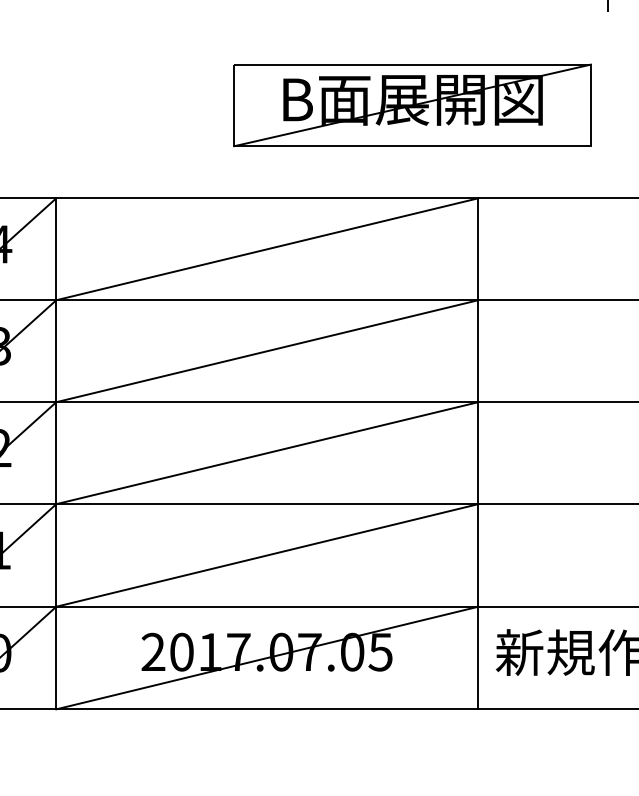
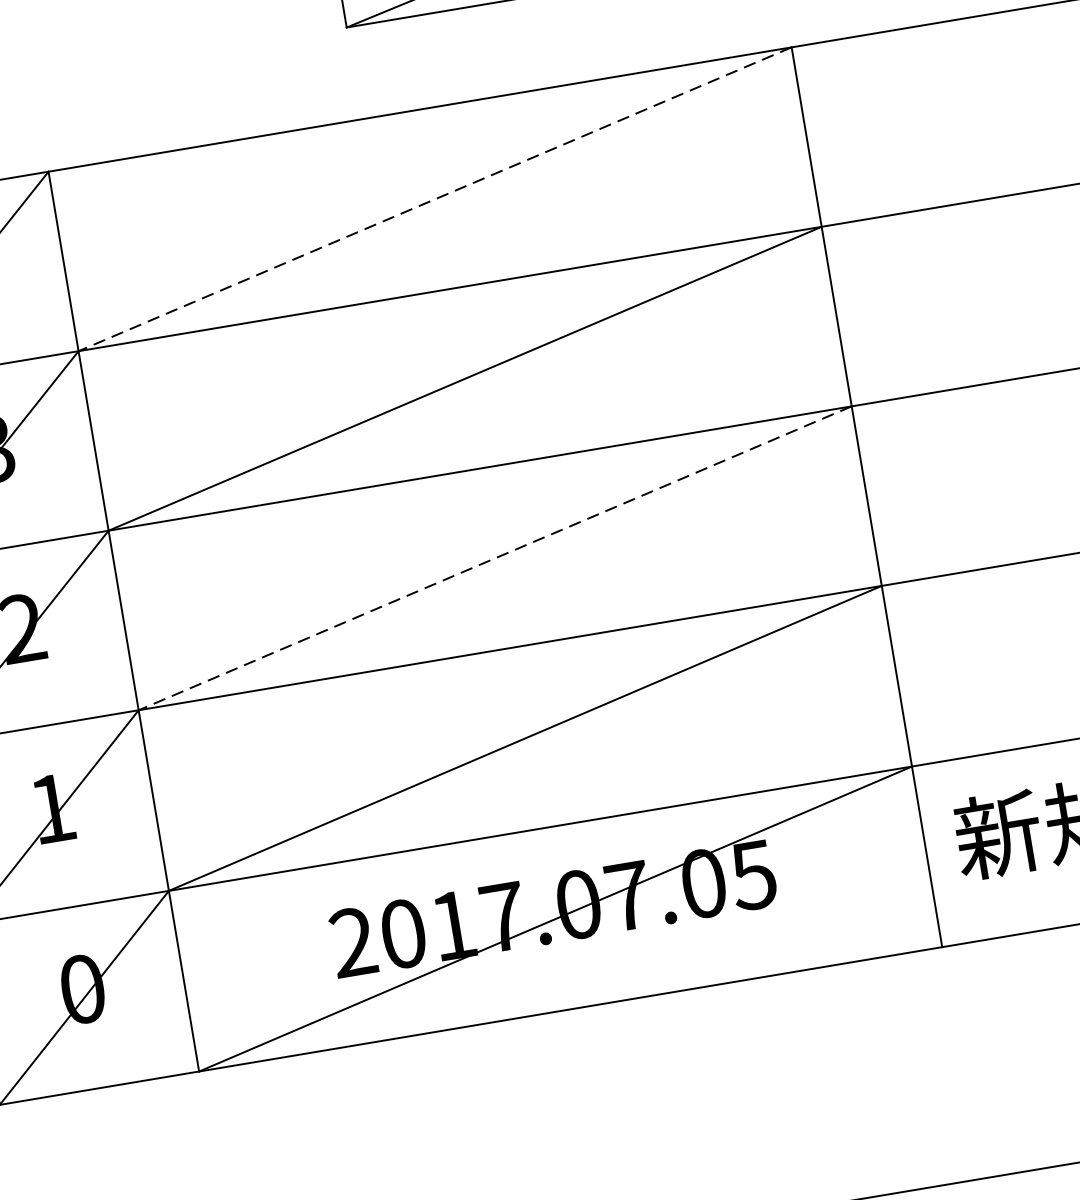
line: (266, 249) -> (433, 199), solid -> dashed
line: (266, 453) -> (493, 559), solid -> dashed

